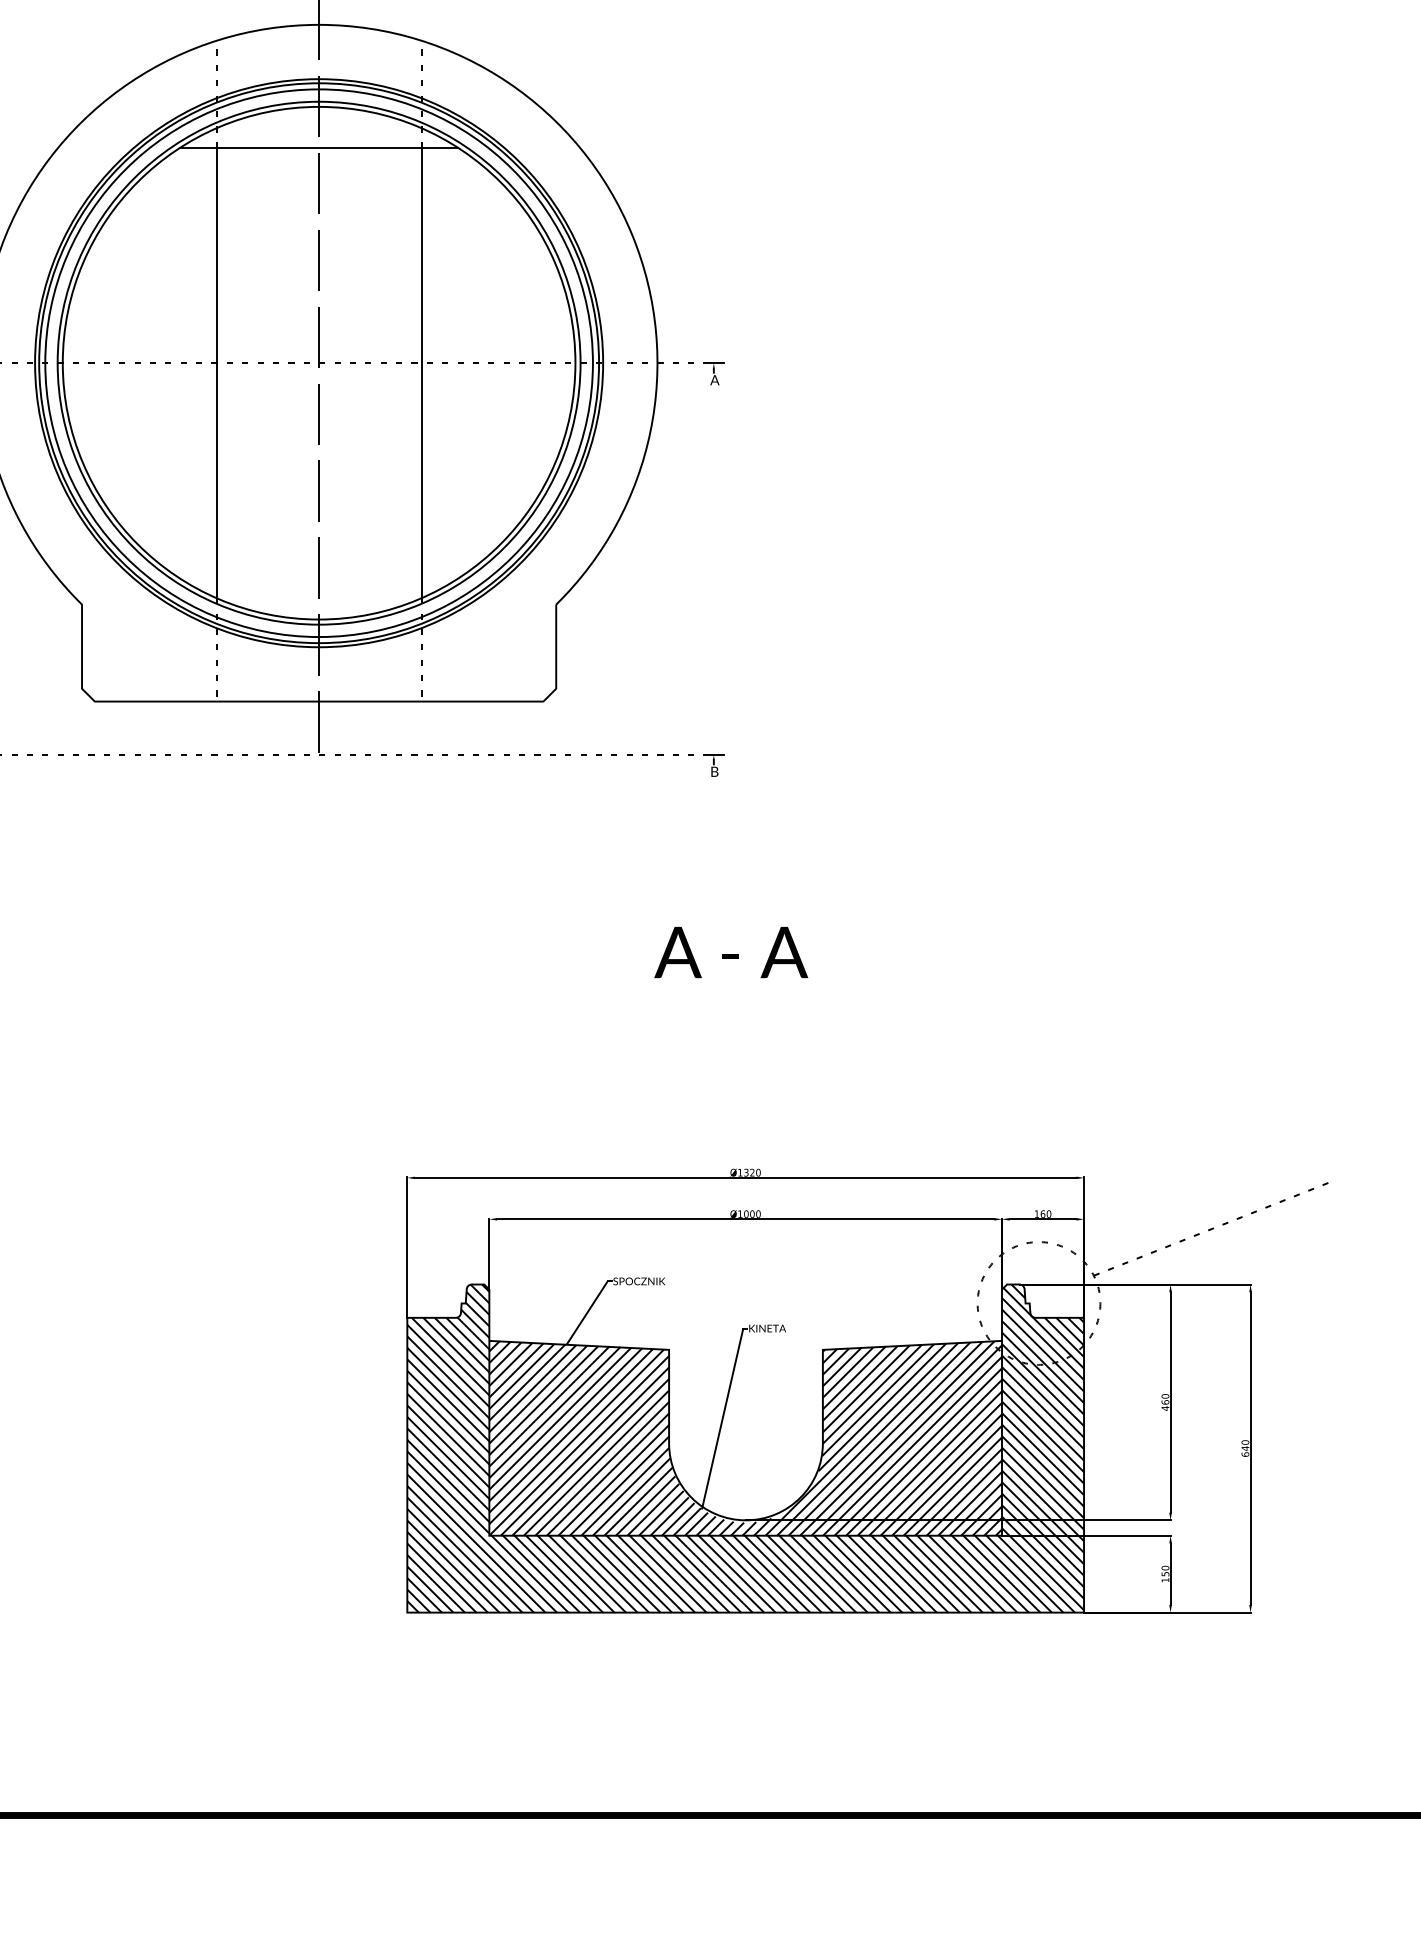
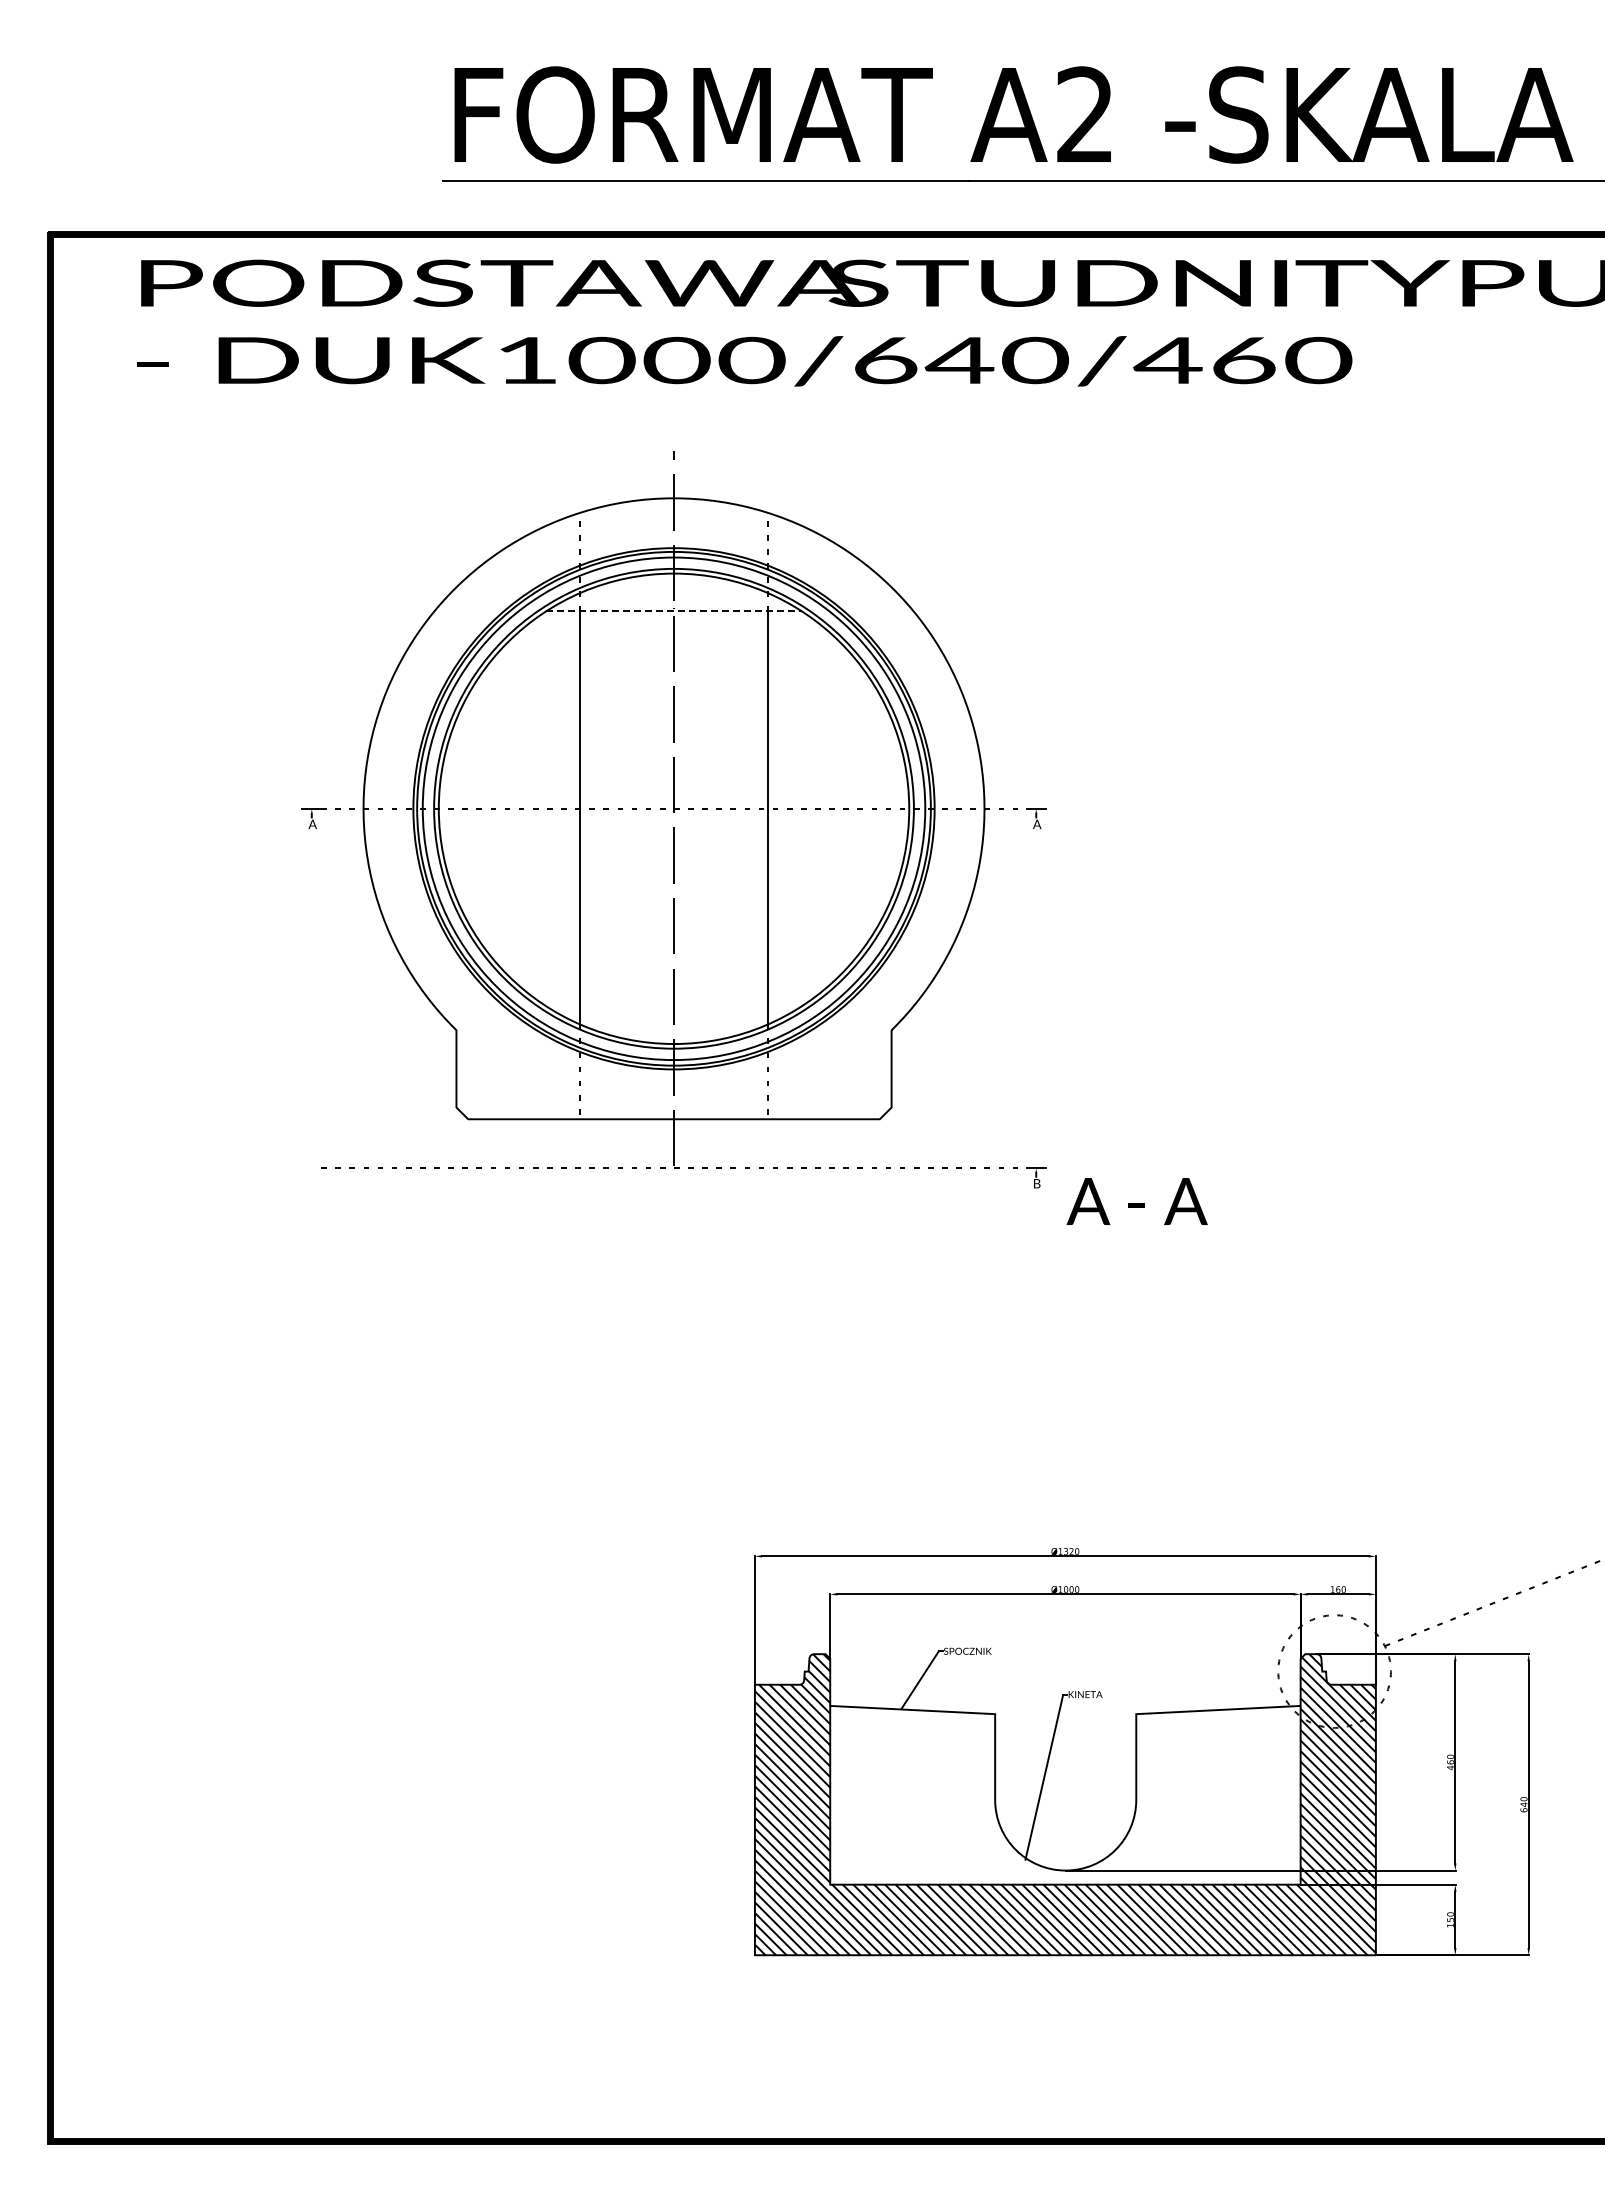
line: (319, 148) -> (674, 611), solid -> dashed
text: (730, 952) -> (1136, 1201), moved
hatch: (745, 1438) -> (1065, 1795), removed

